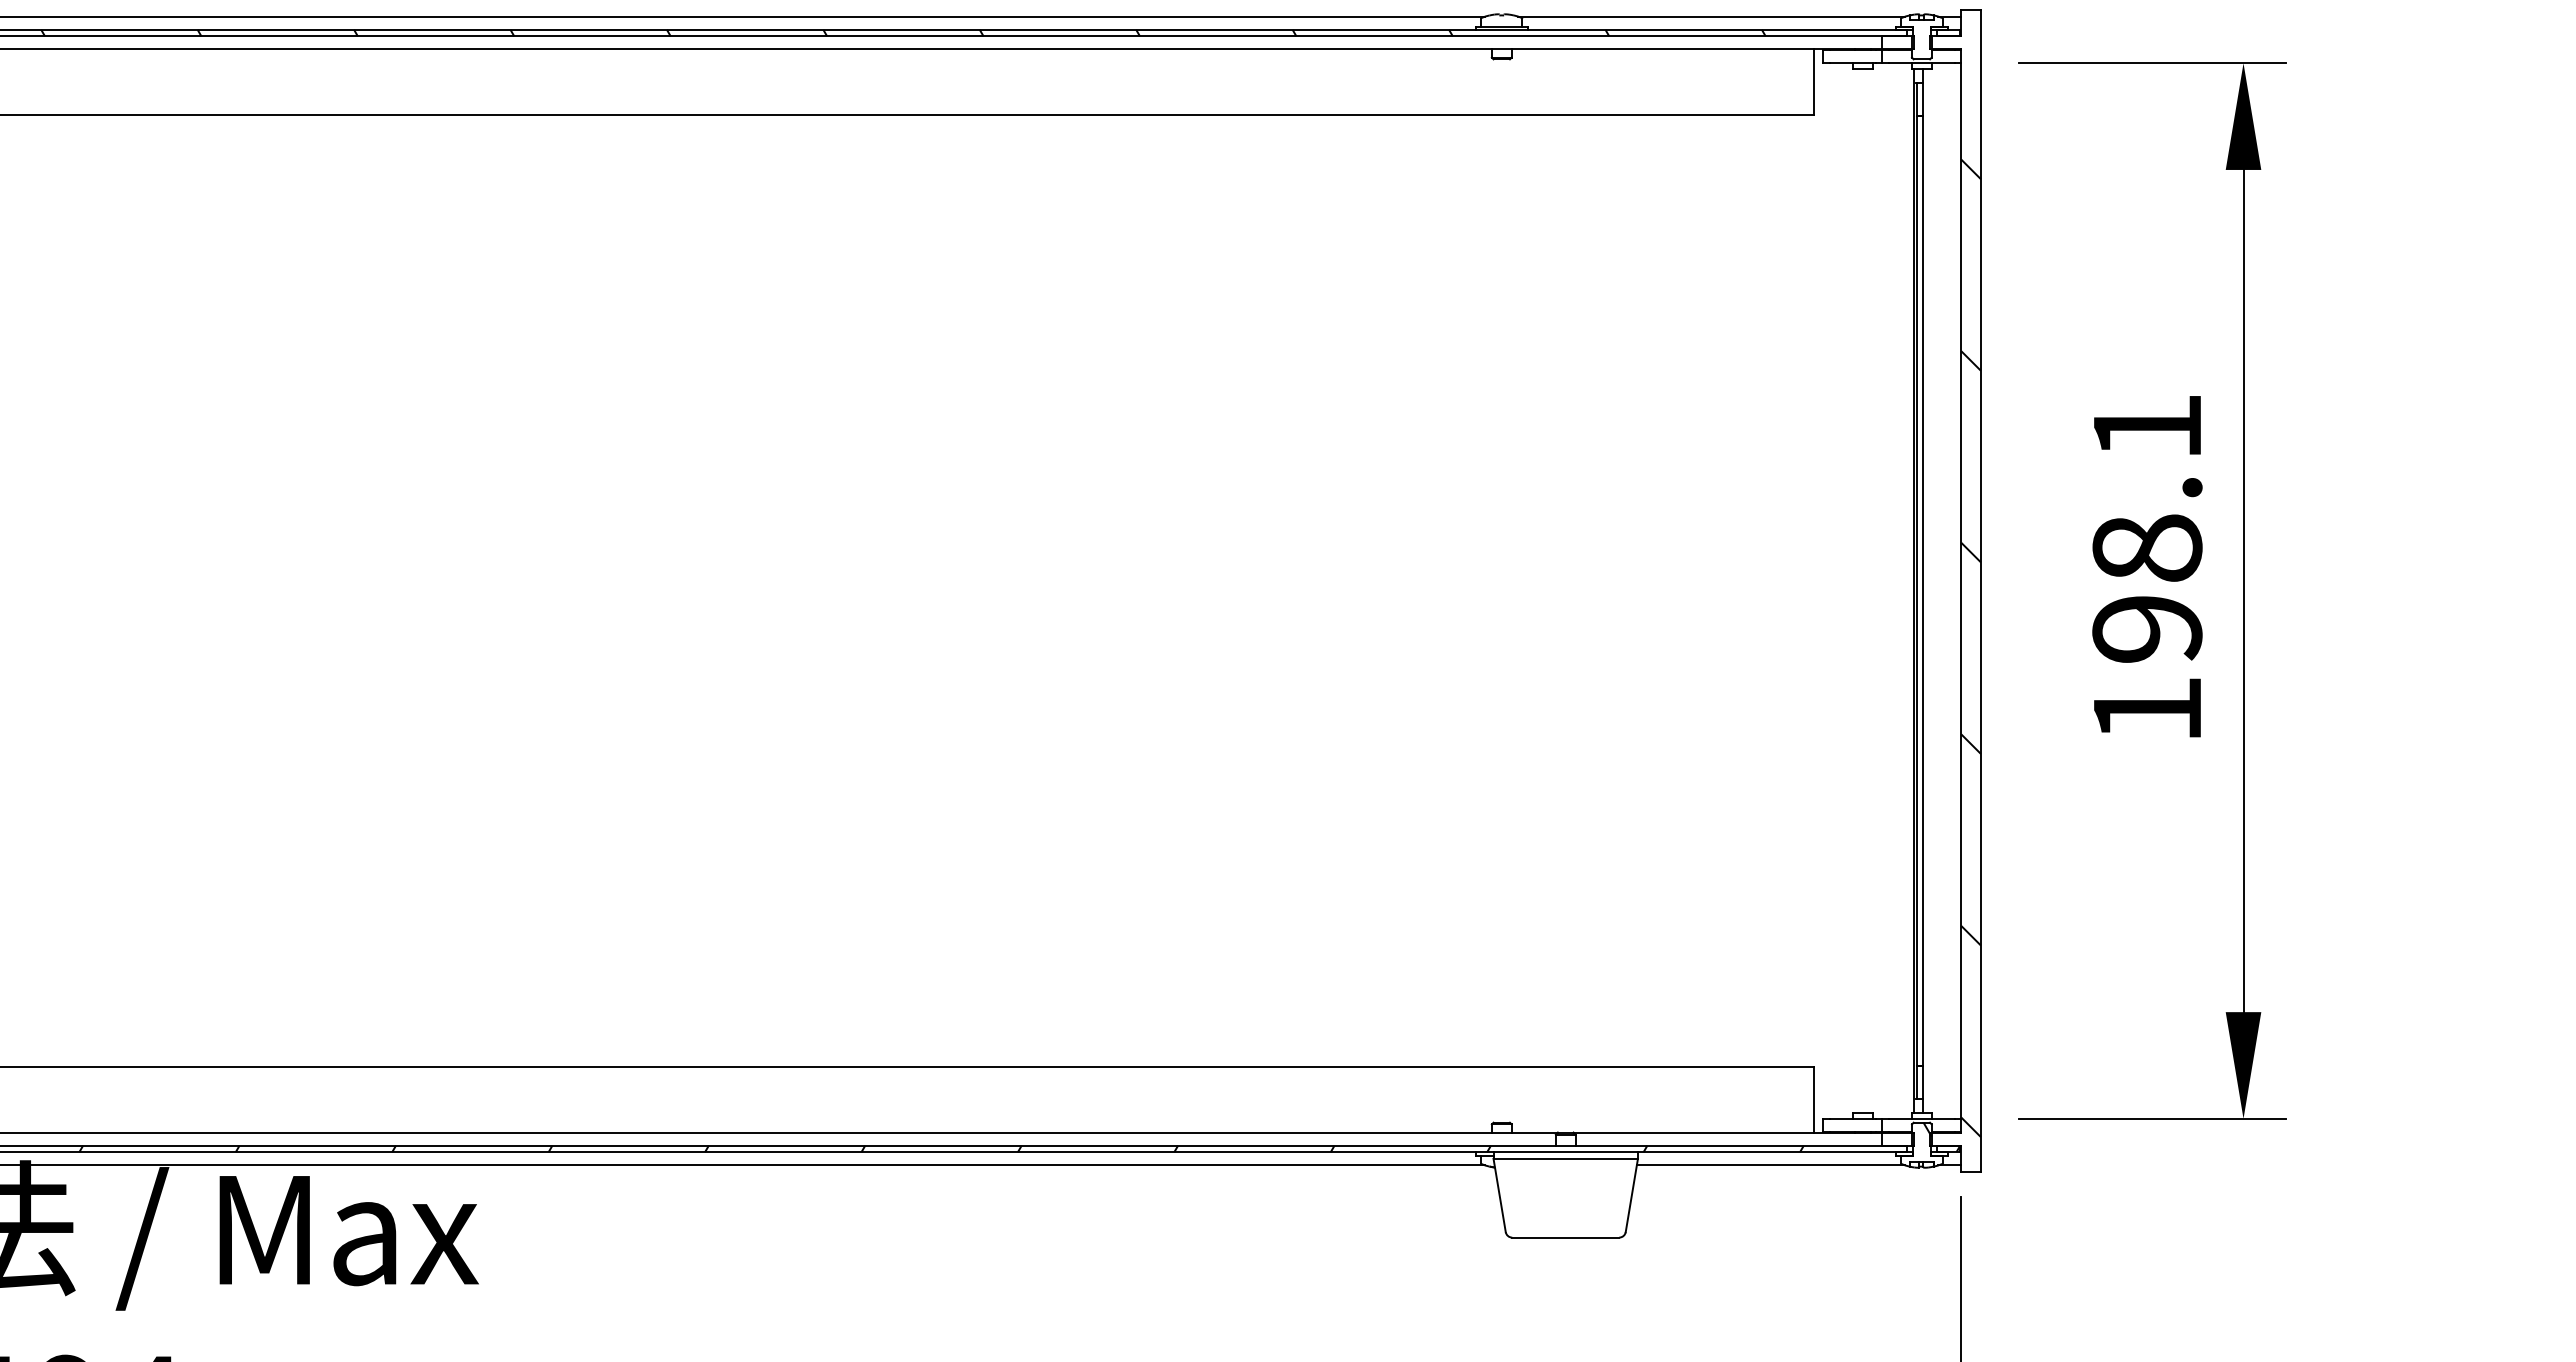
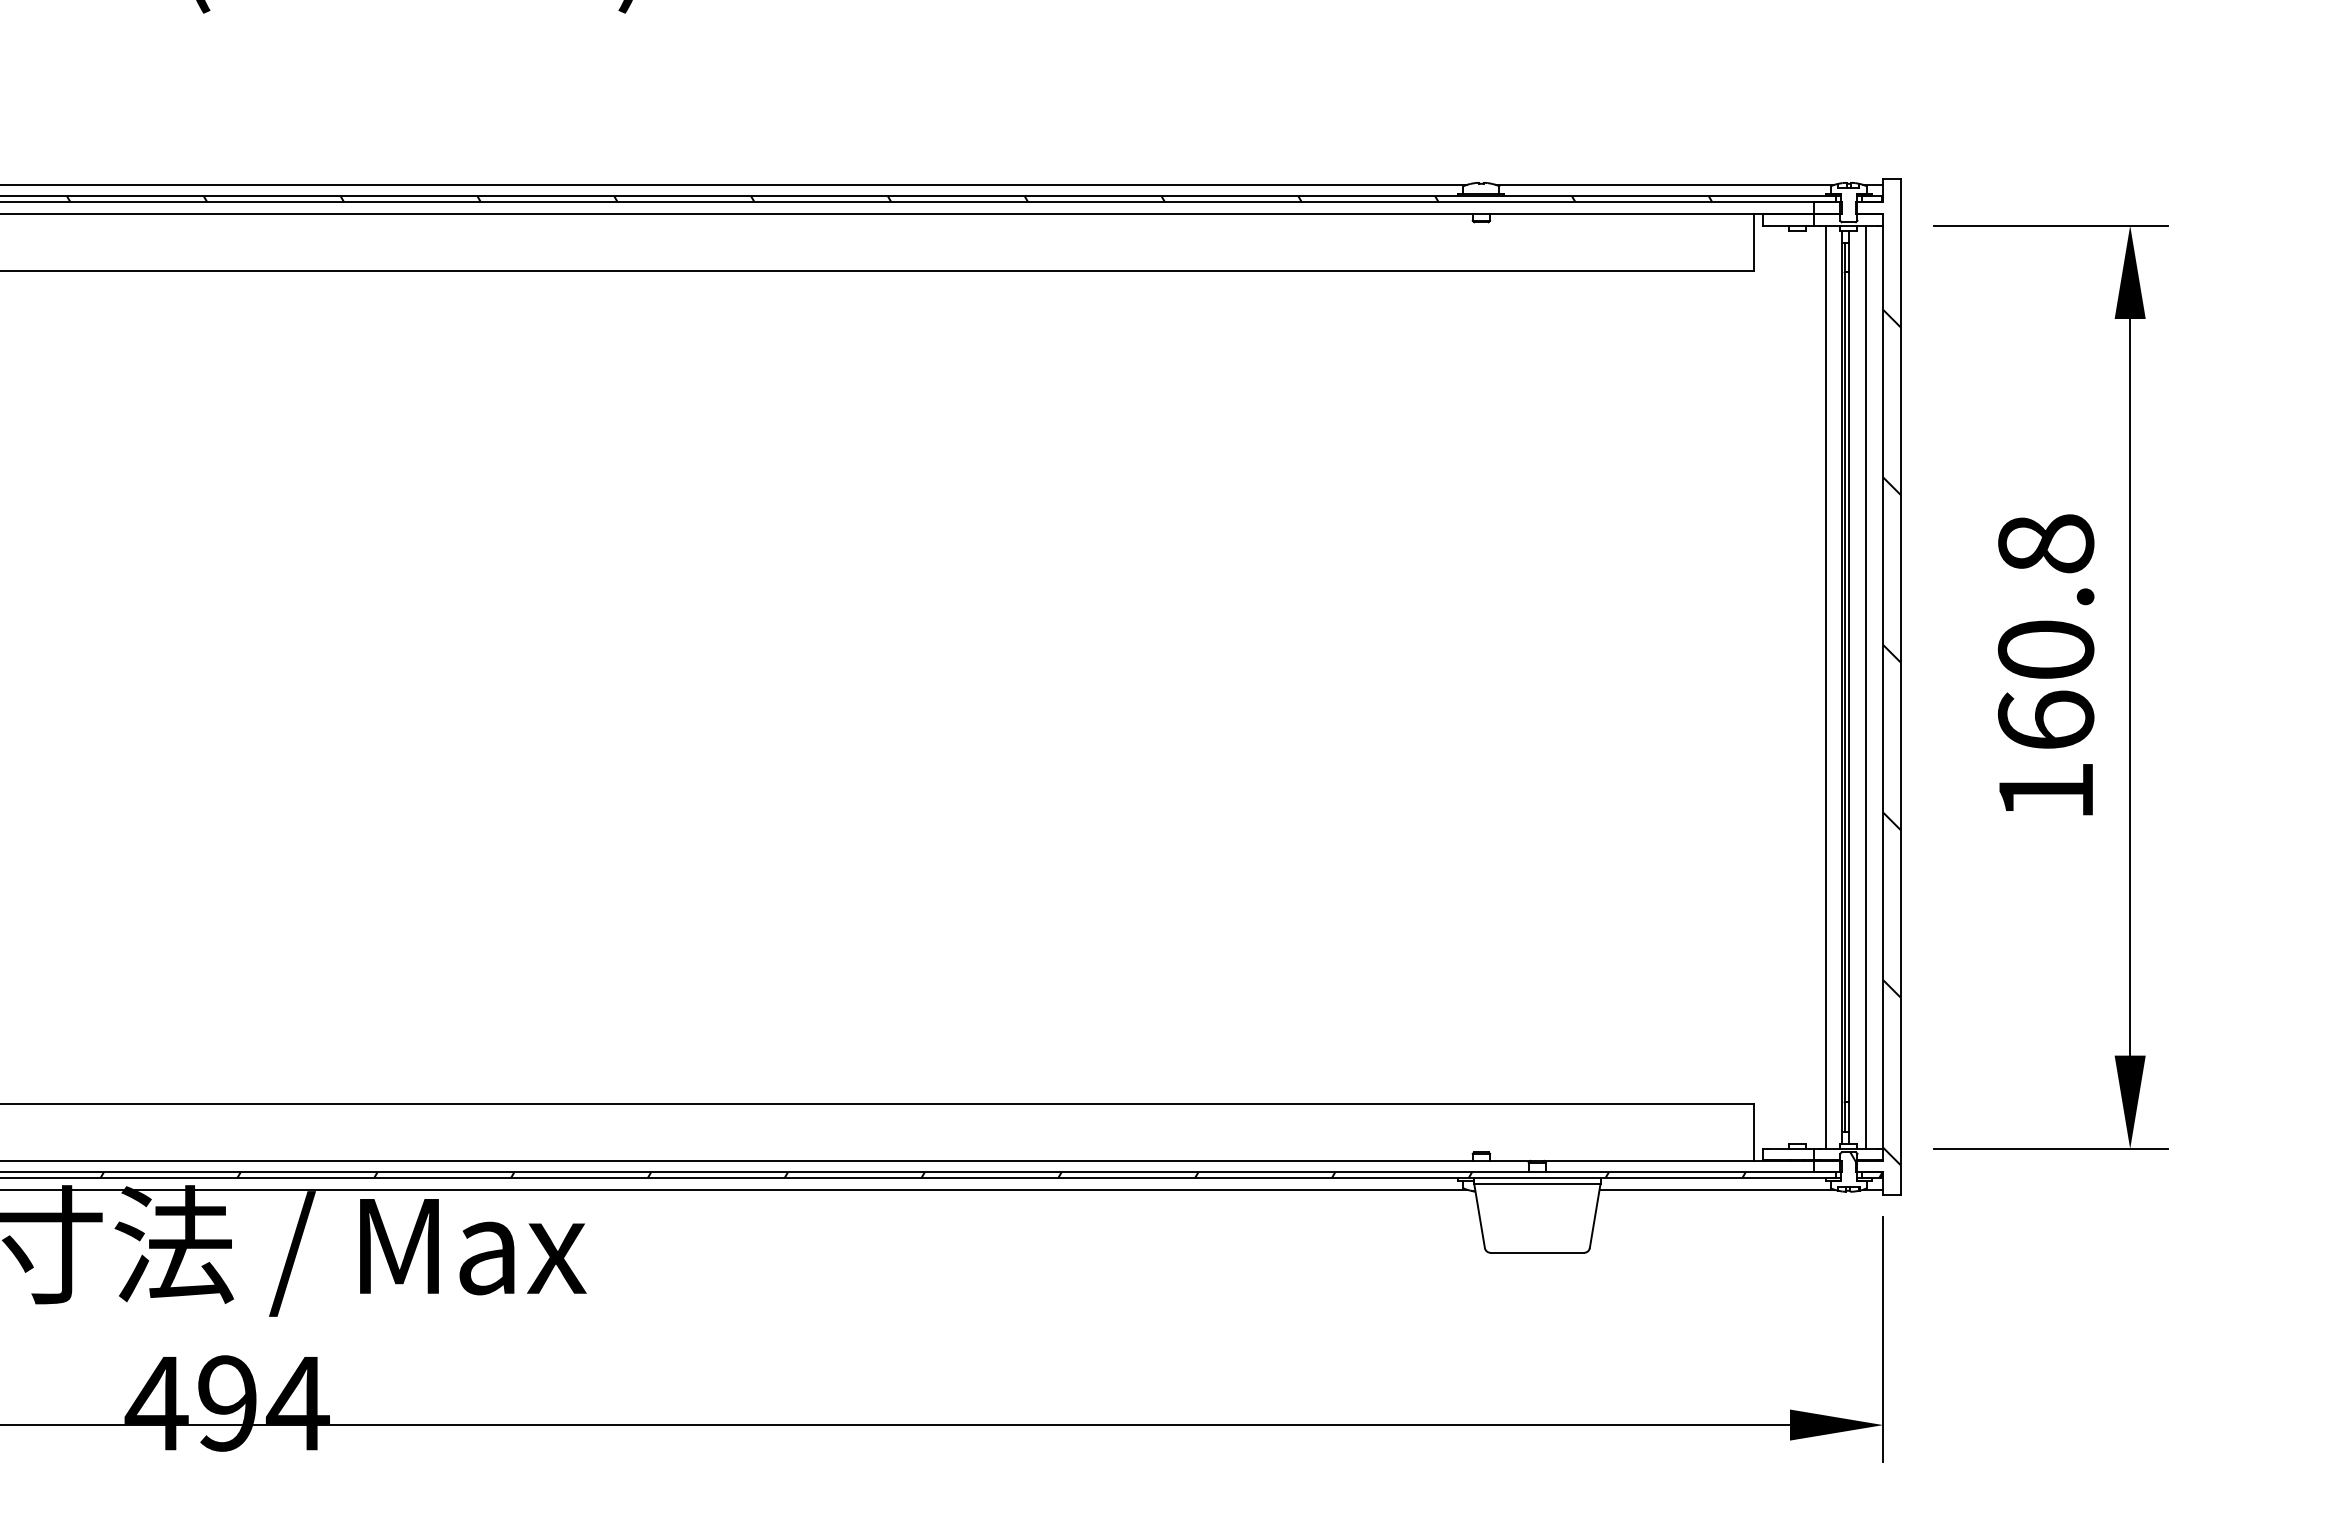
text: (2147, 528) -> (2046, 632), 198.1 -> 160.8
line: (1895, 590) -> (1825, 686), added
line: (1940, 590) -> (1865, 686), added

